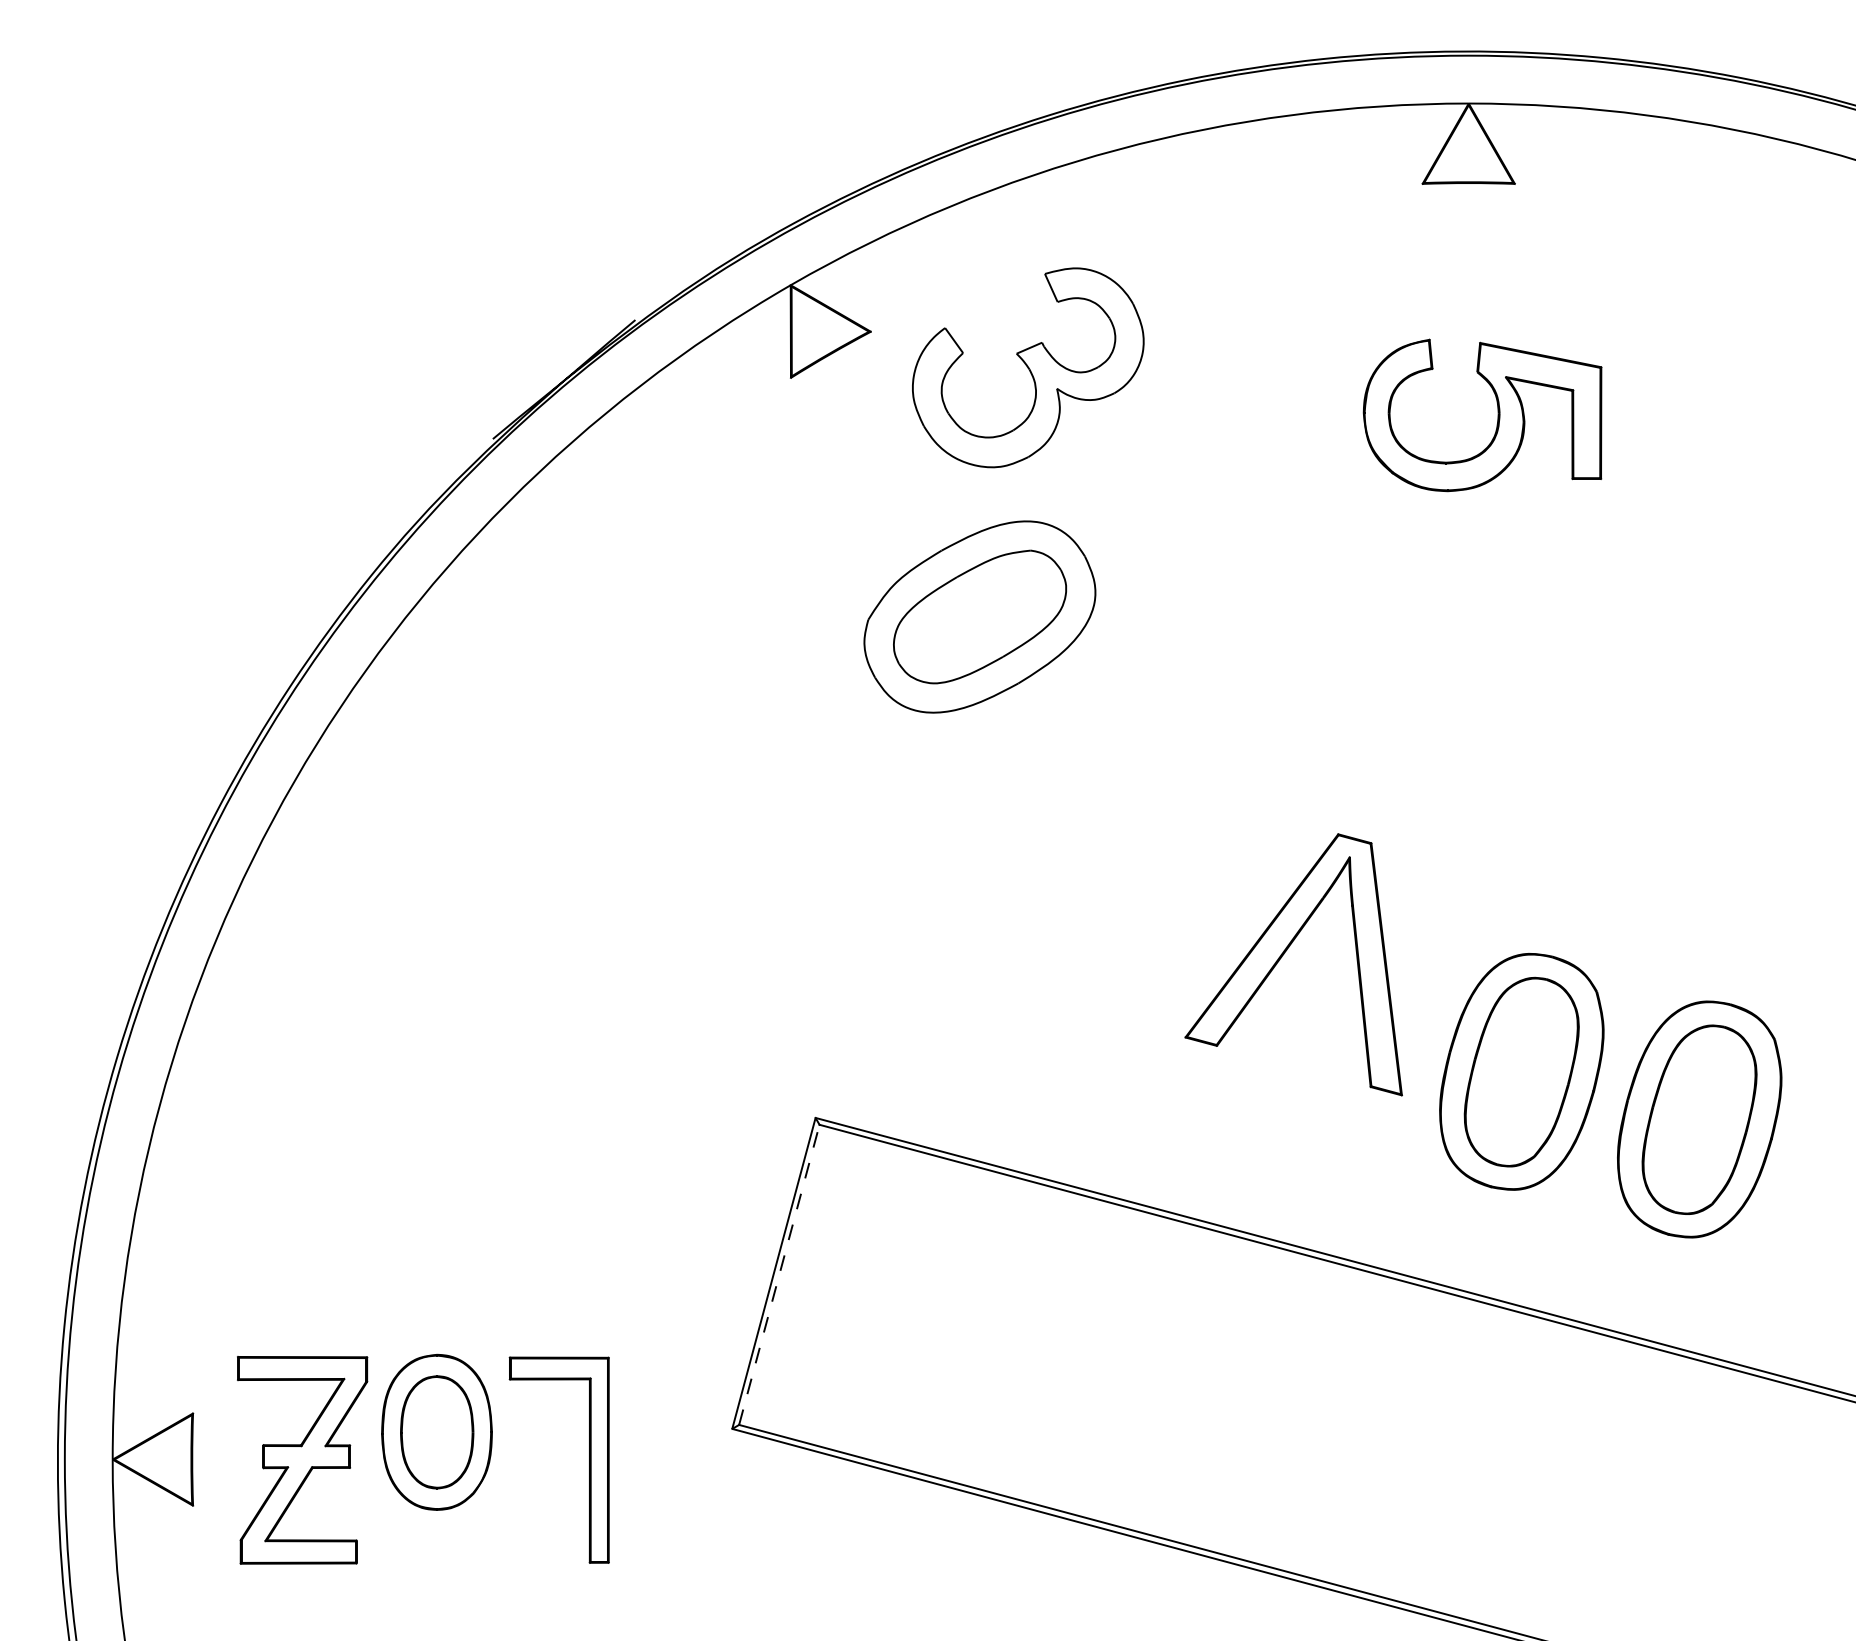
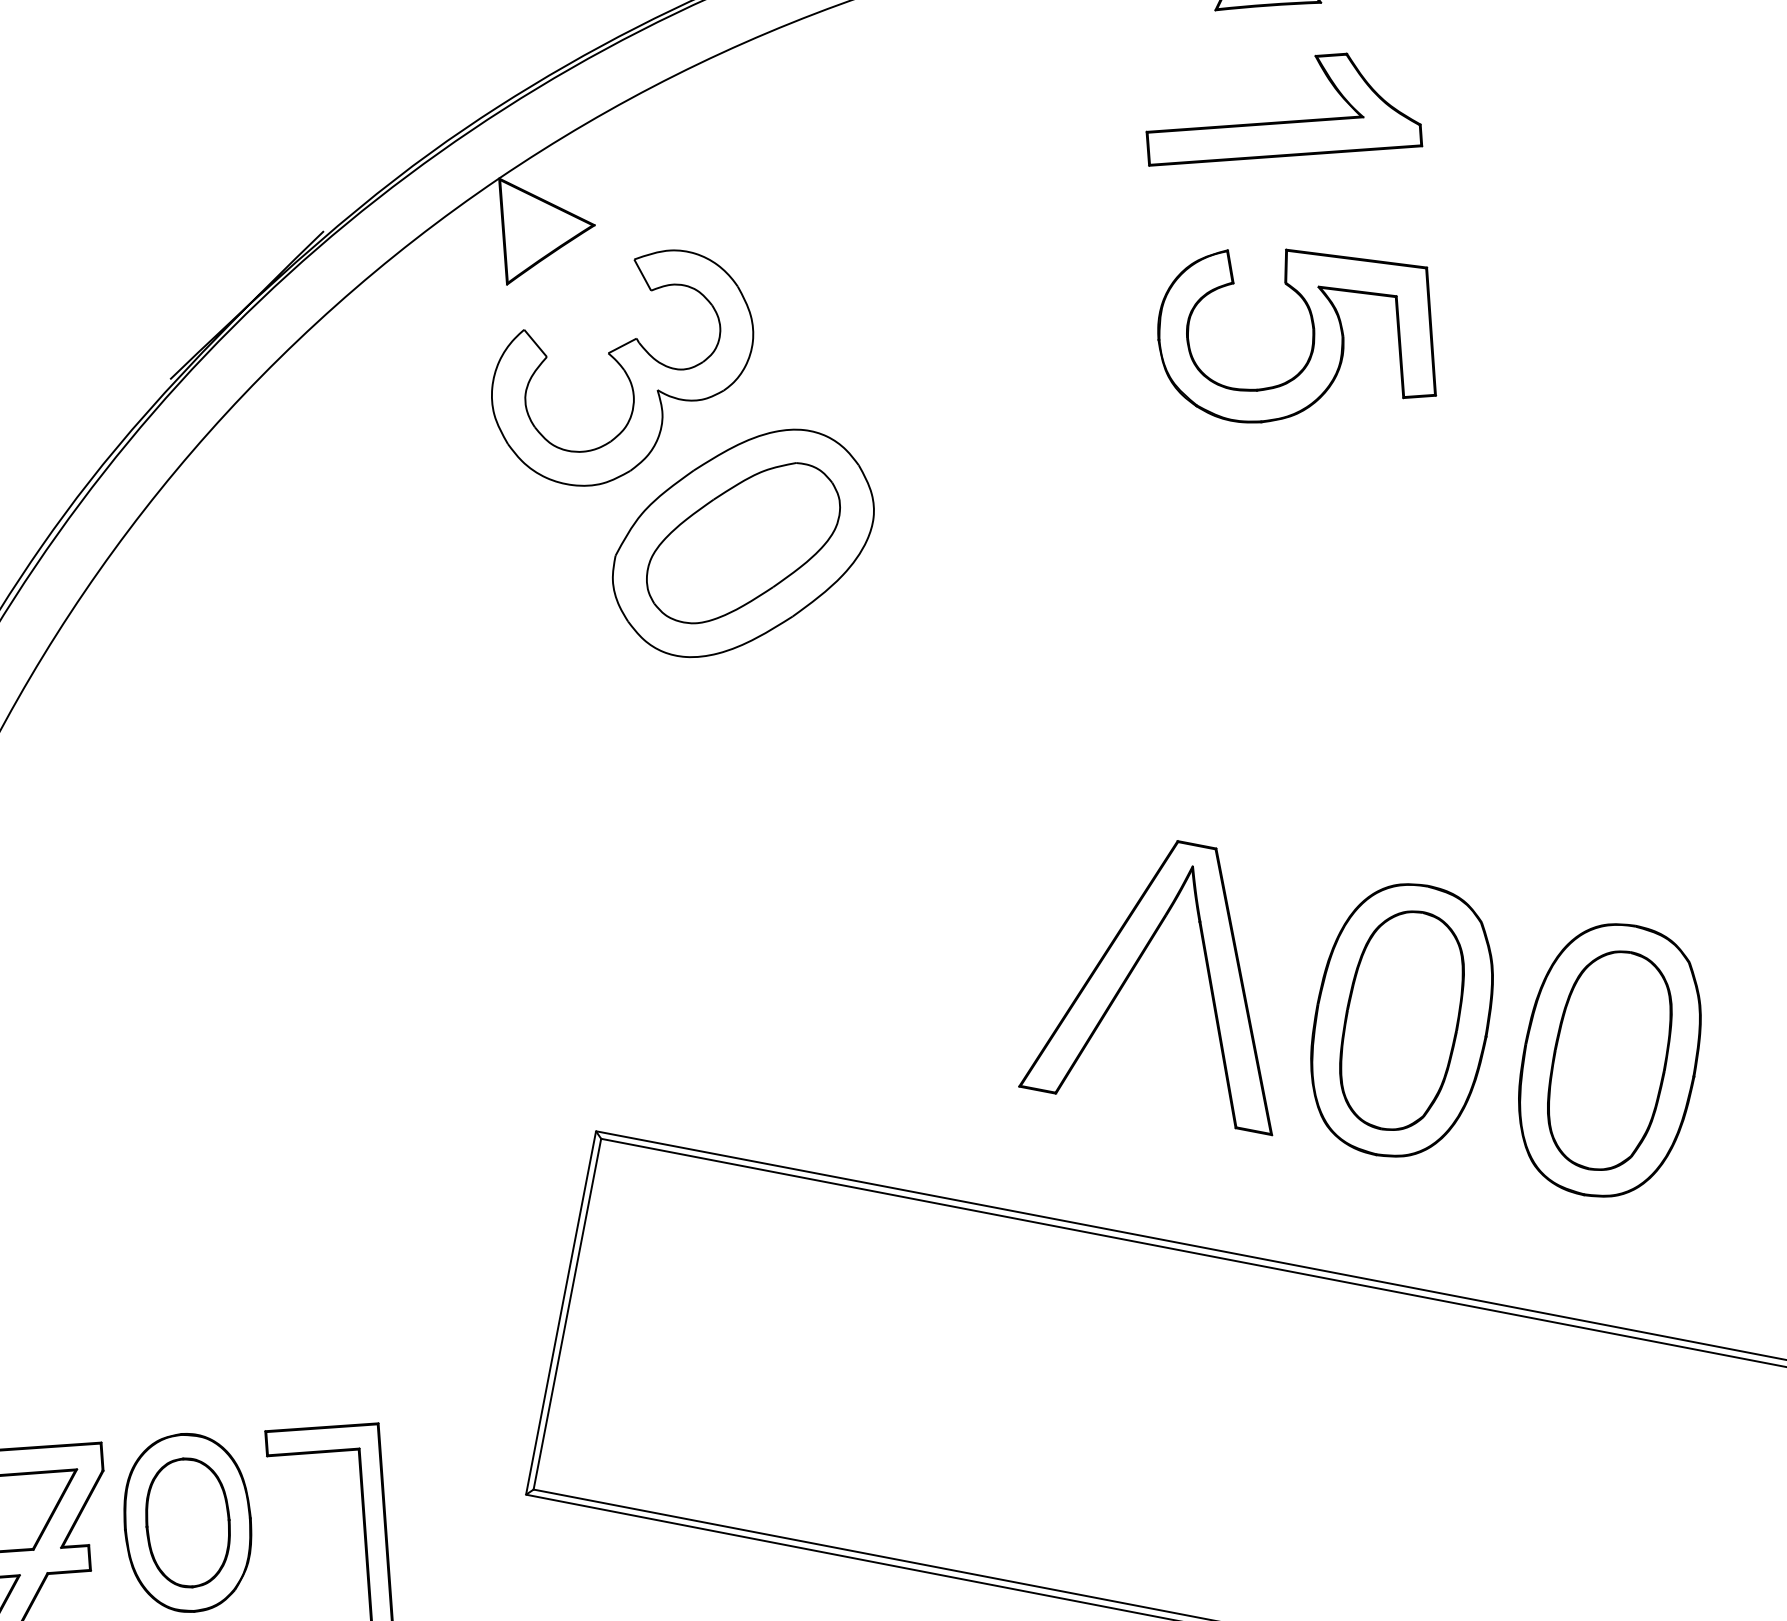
part: (1474, 284) -> (1283, 121), added
part: (1028, 367) -> (623, 368), moved
part: (1497, 415) -> (1311, 331), moved
part: (1282, 957) -> (1123, 986), moved
line: (779, 1274) -> (567, 1313), dashed -> solid

